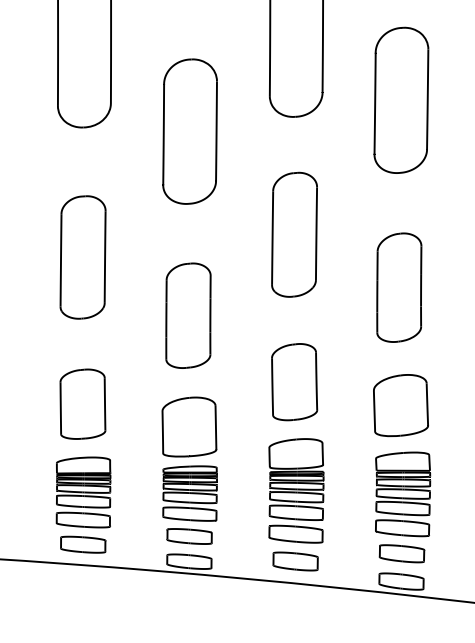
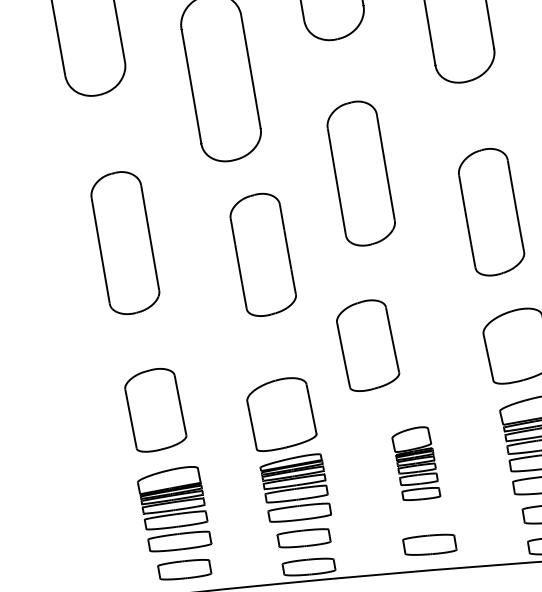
part: (188, 315) -> (262, 254), moved
part: (294, 382) -> (367, 345), moved
part: (296, 490) -> (416, 463), size x0.6

